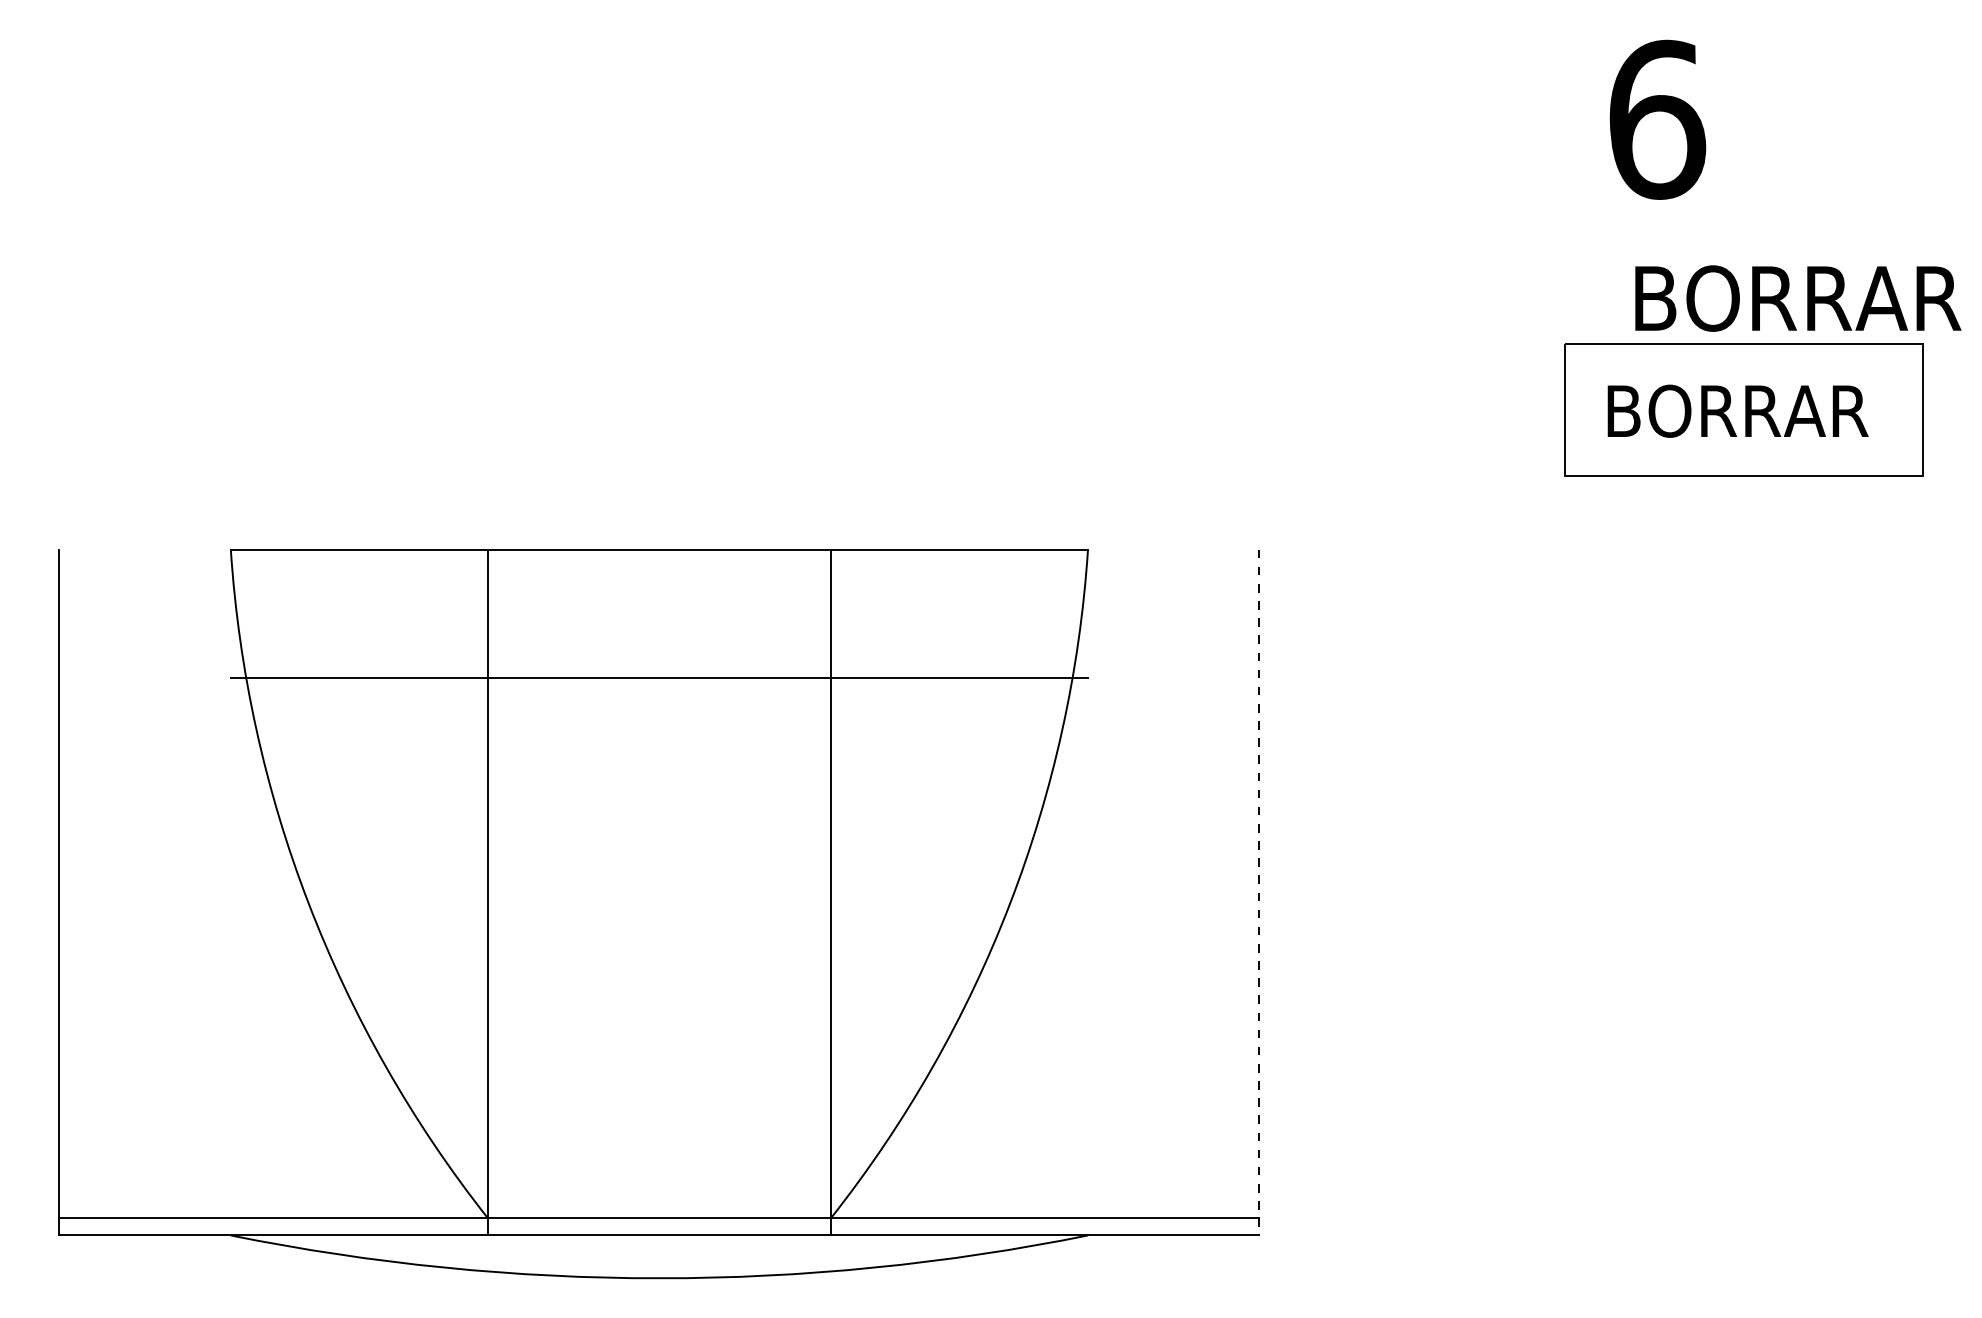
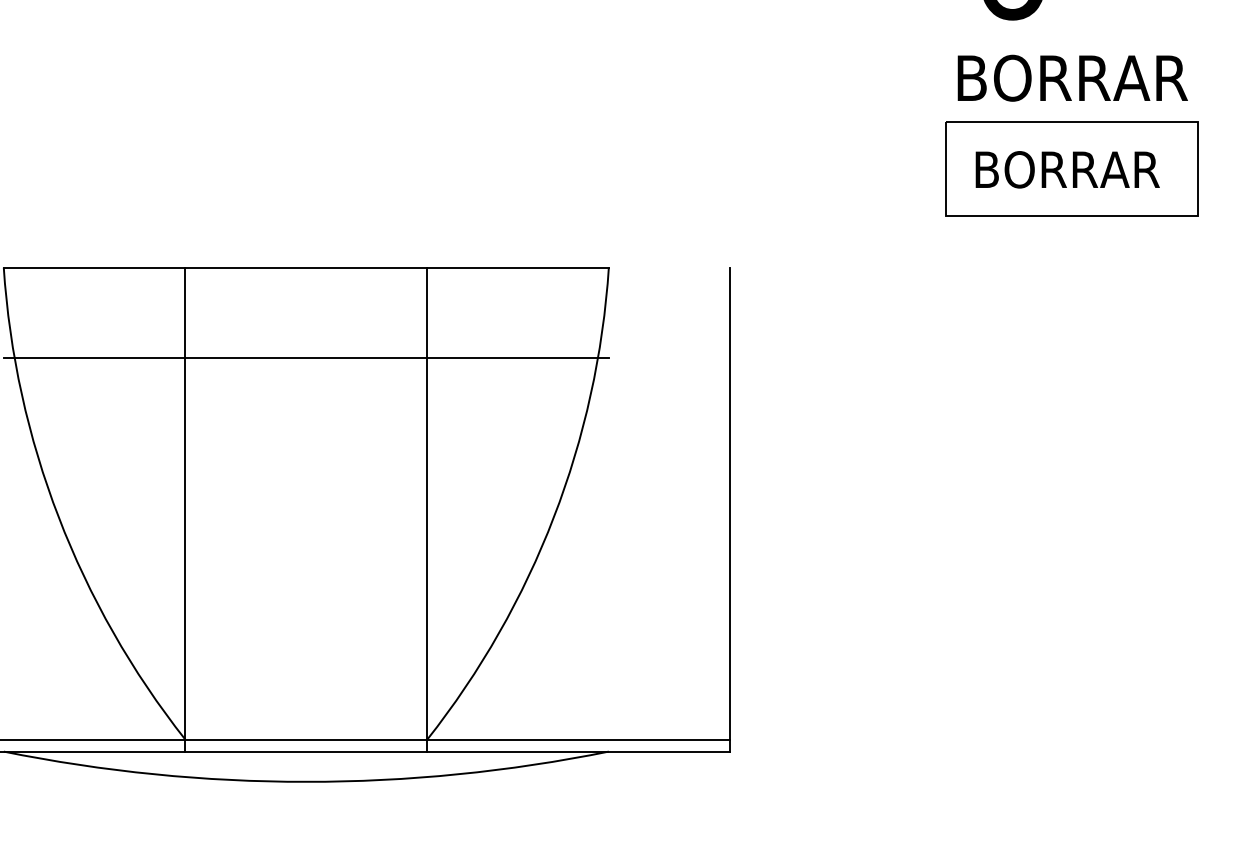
text: (1798, 298) -> (1072, 78), moved
line: (1259, 892) -> (729, 509), dashed -> solid

